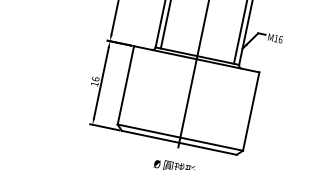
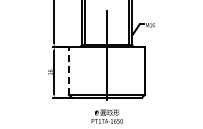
line: (125, 84) -> (68, 70), solid -> dashed

